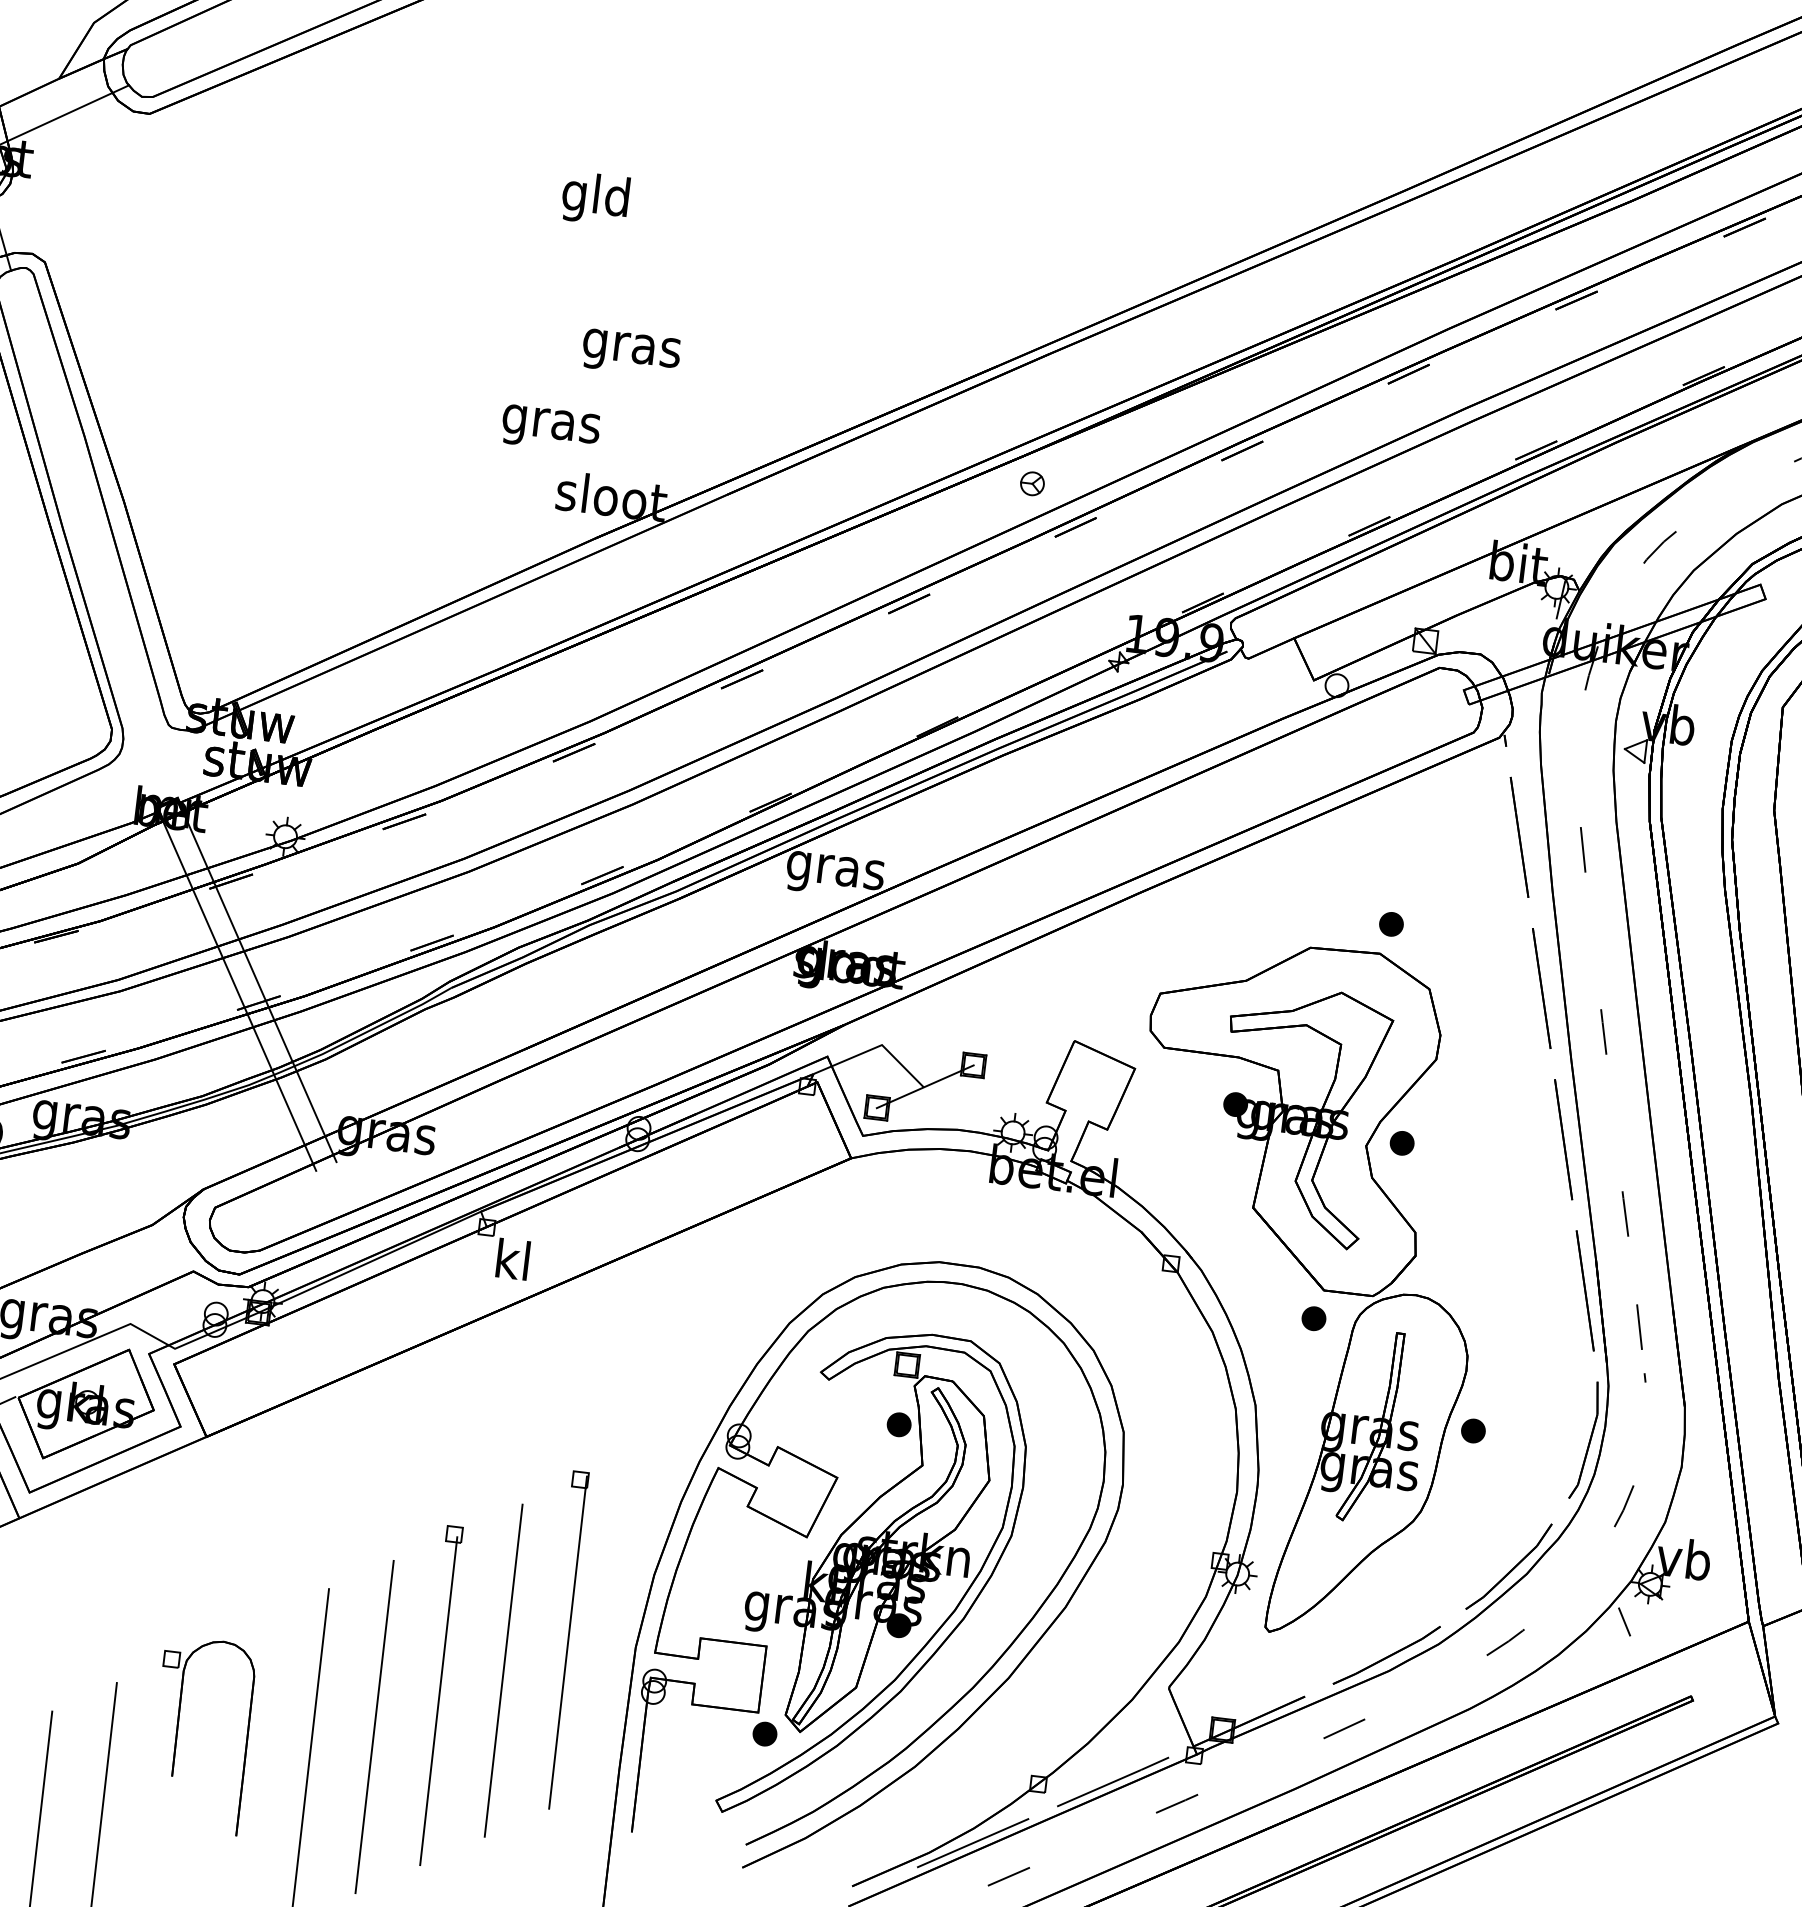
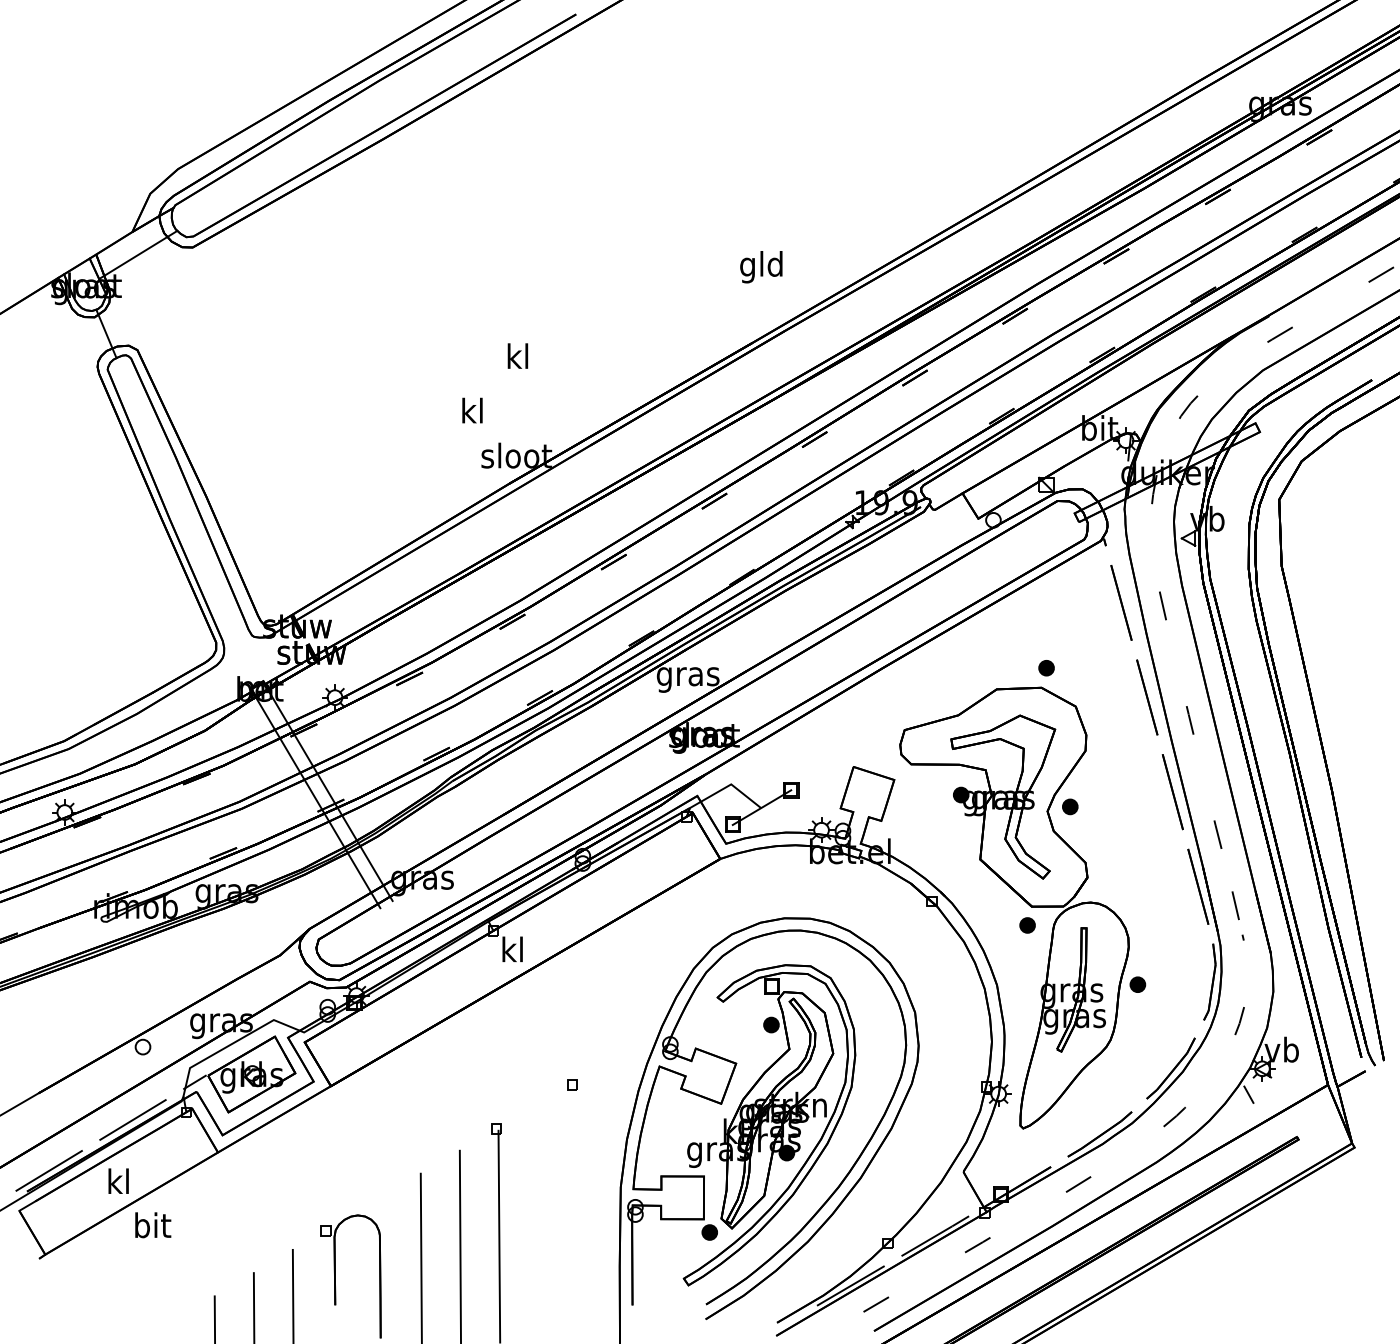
text: (595, 199) -> (761, 267), moved
text: (630, 347) -> (517, 359), gras -> kl
text: (551, 423) -> (472, 413), gras -> kl
part: (1032, 482) -> (783, 414), removed
line: (568, 1642) -> (577, 1189), removed
line: (503, 1669) -> (538, 1211), removed

